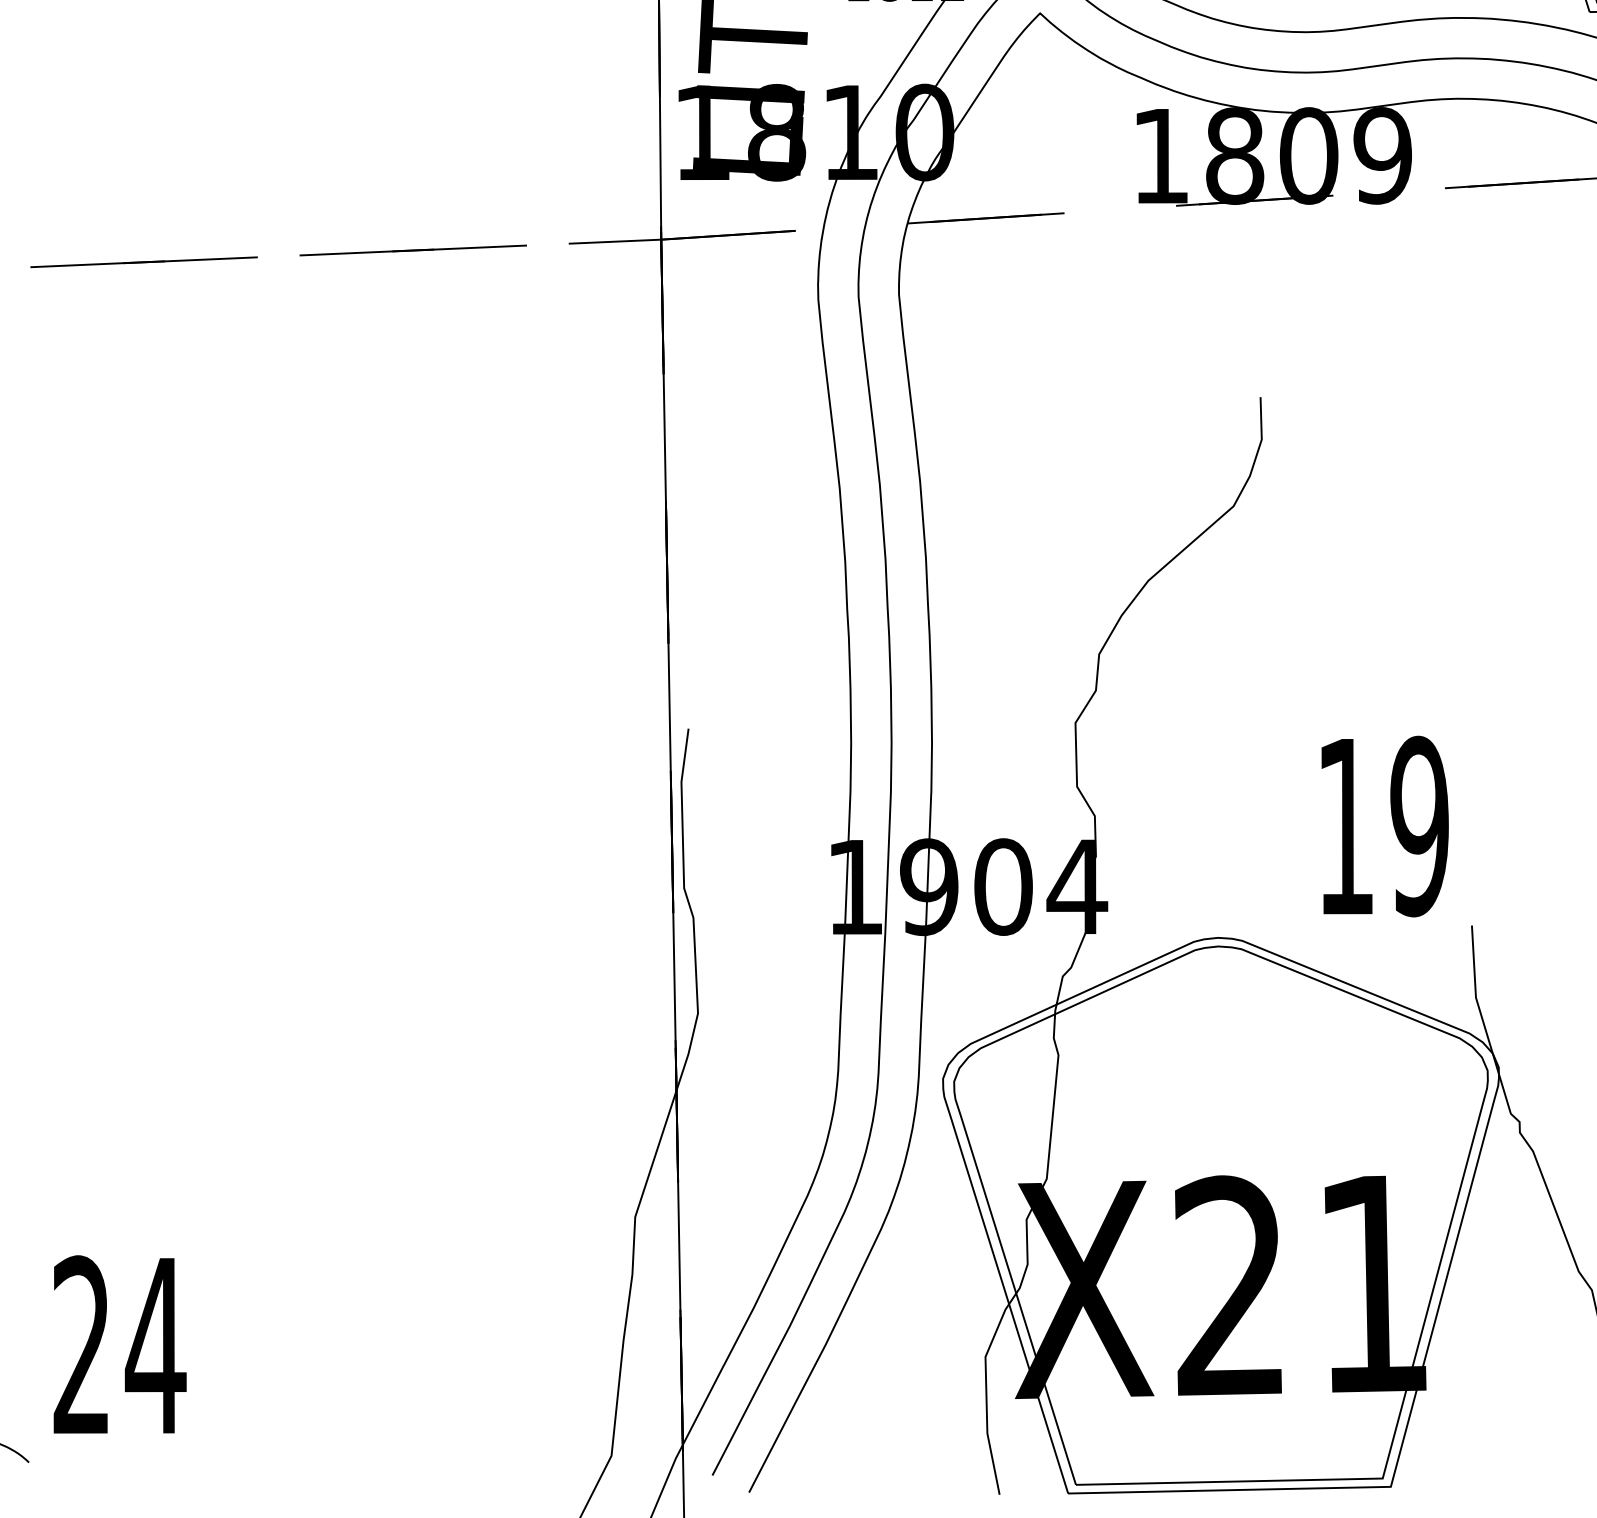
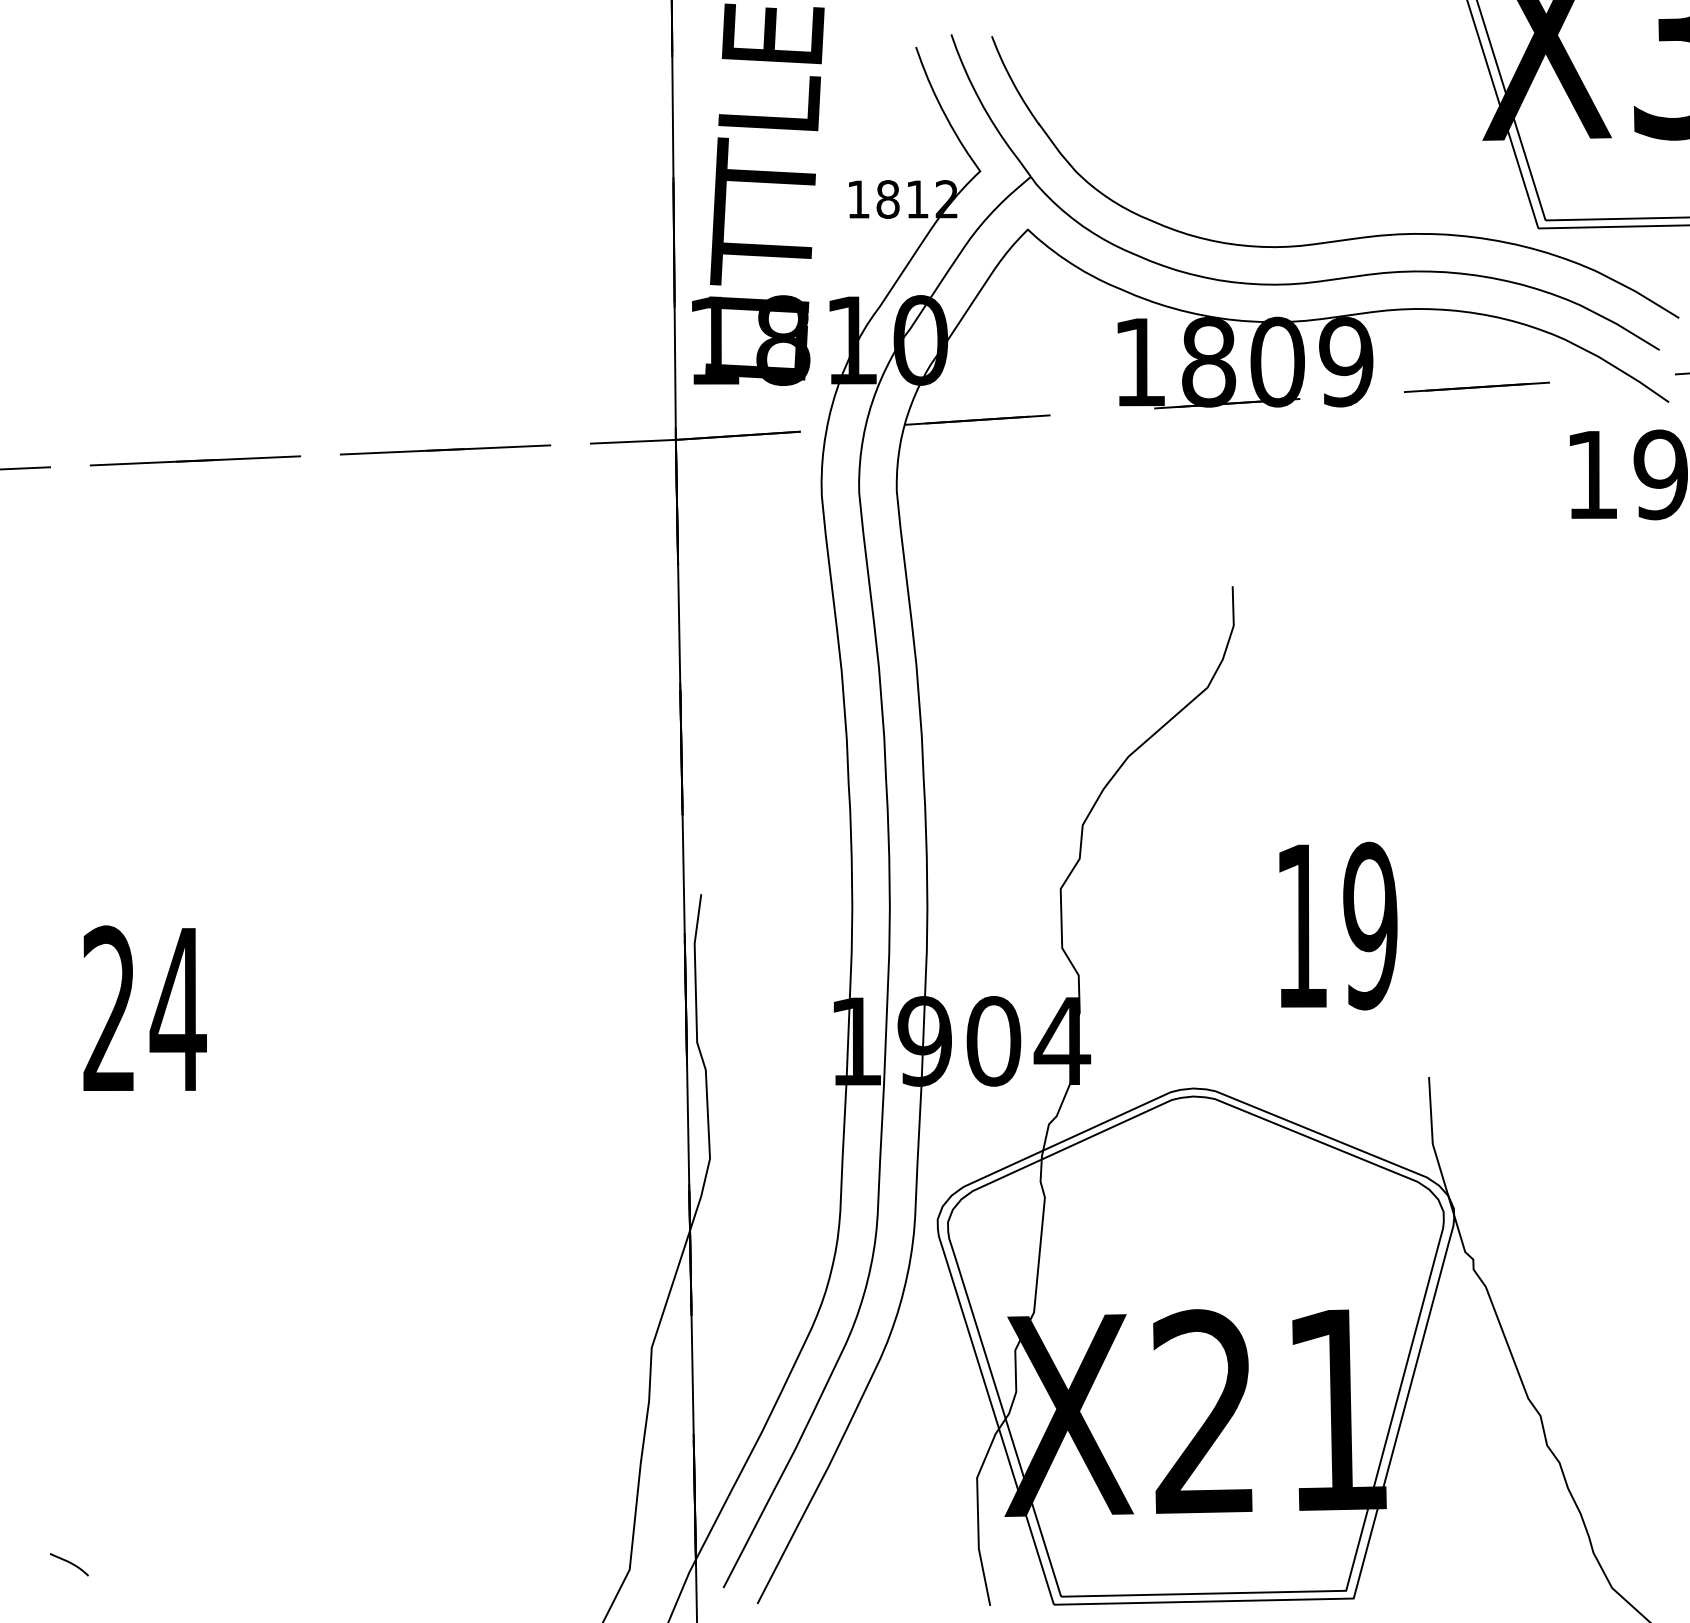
text: (1385, 825) -> (1338, 925), moved
text: (119, 1343) -> (144, 1007), moved

